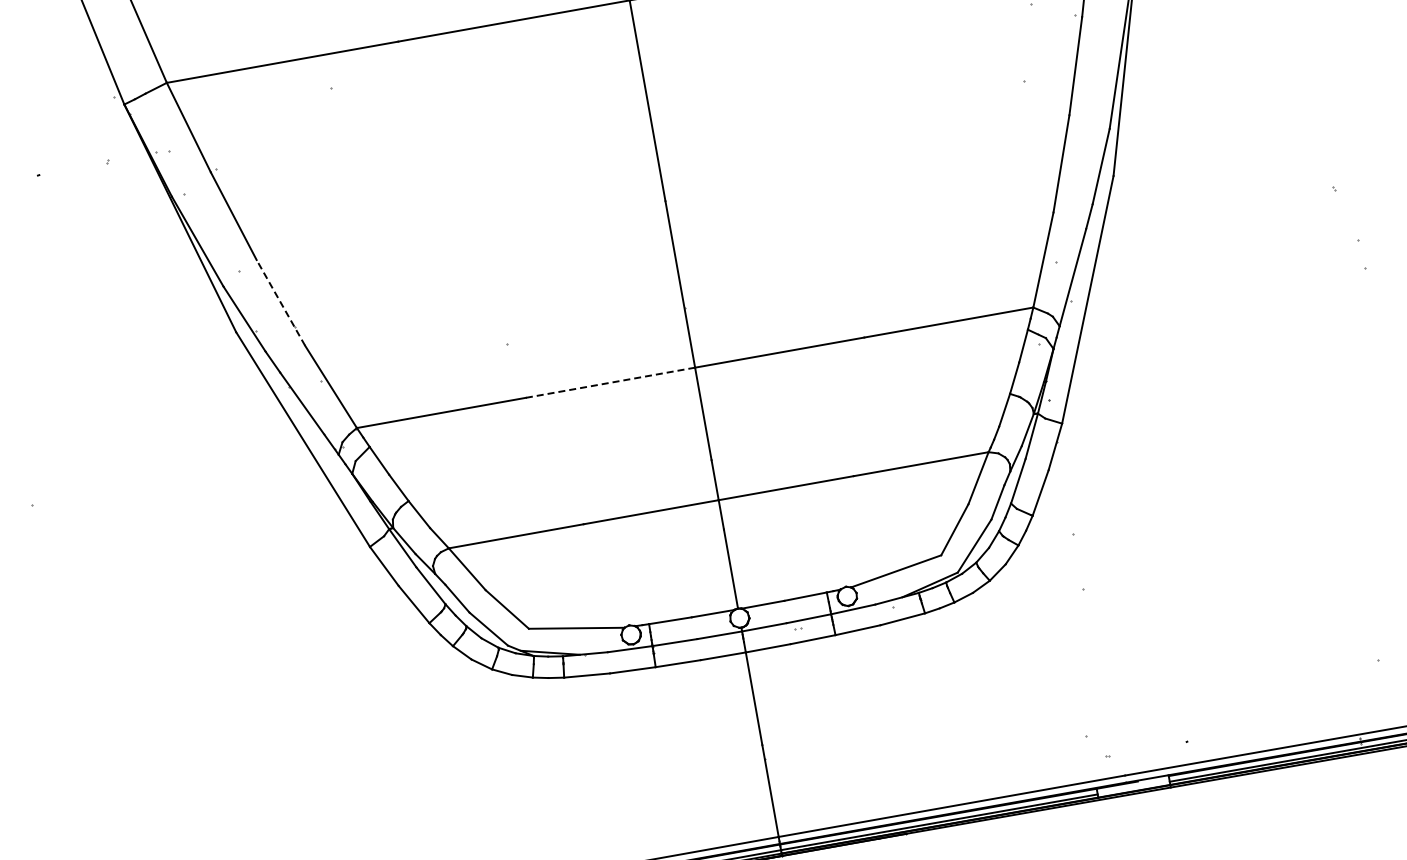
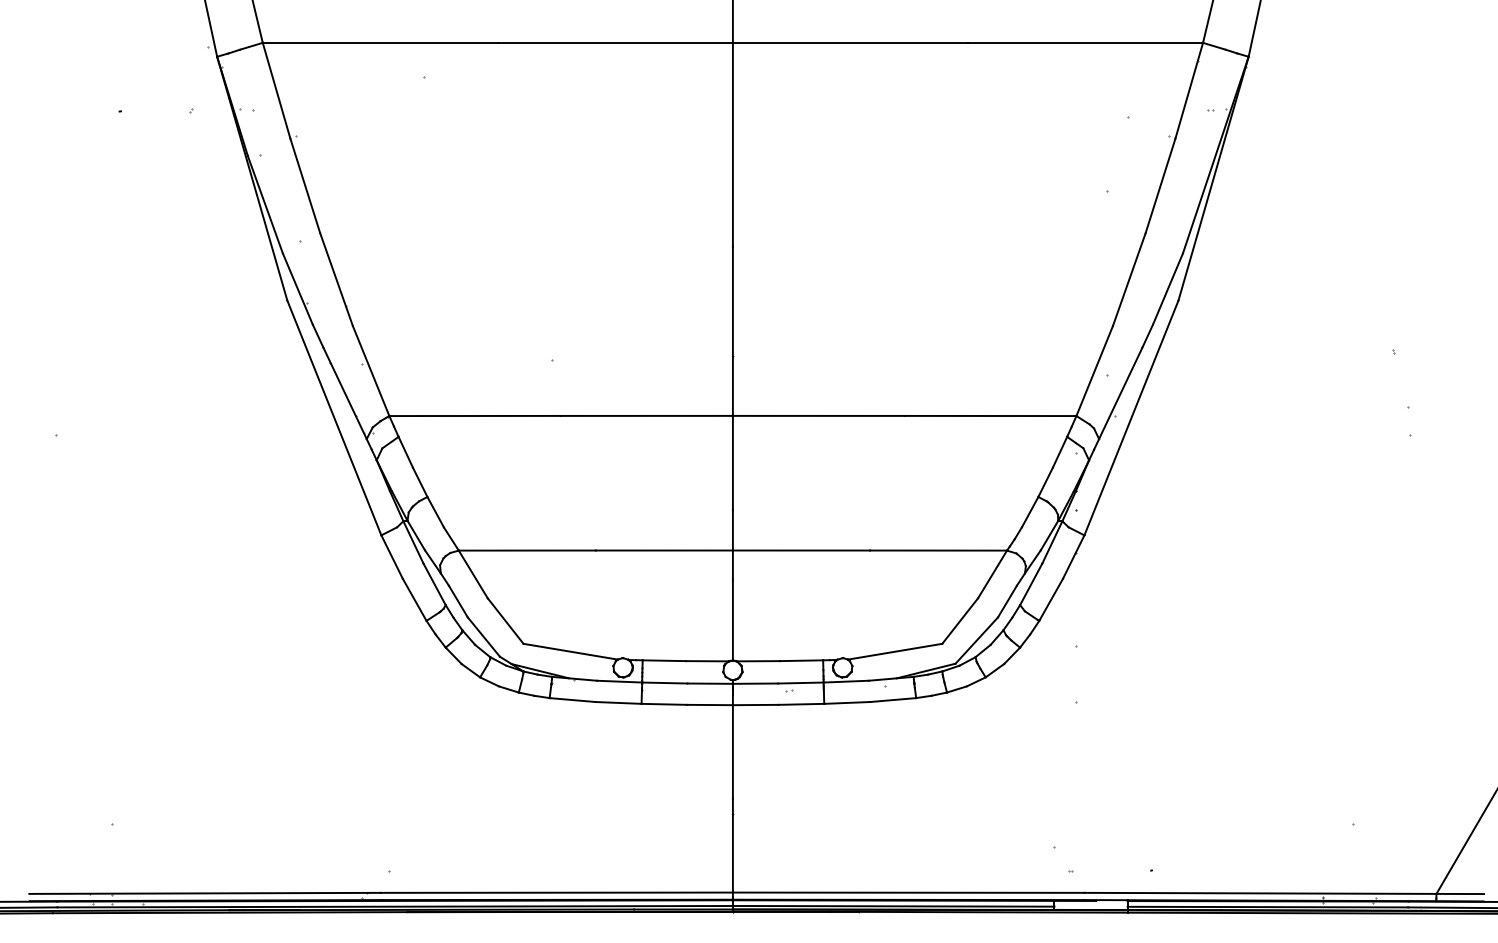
line: (280, 302) -> (336, 279), dashed -> solid
line: (609, 382) -> (646, 415), dashed -> solid

